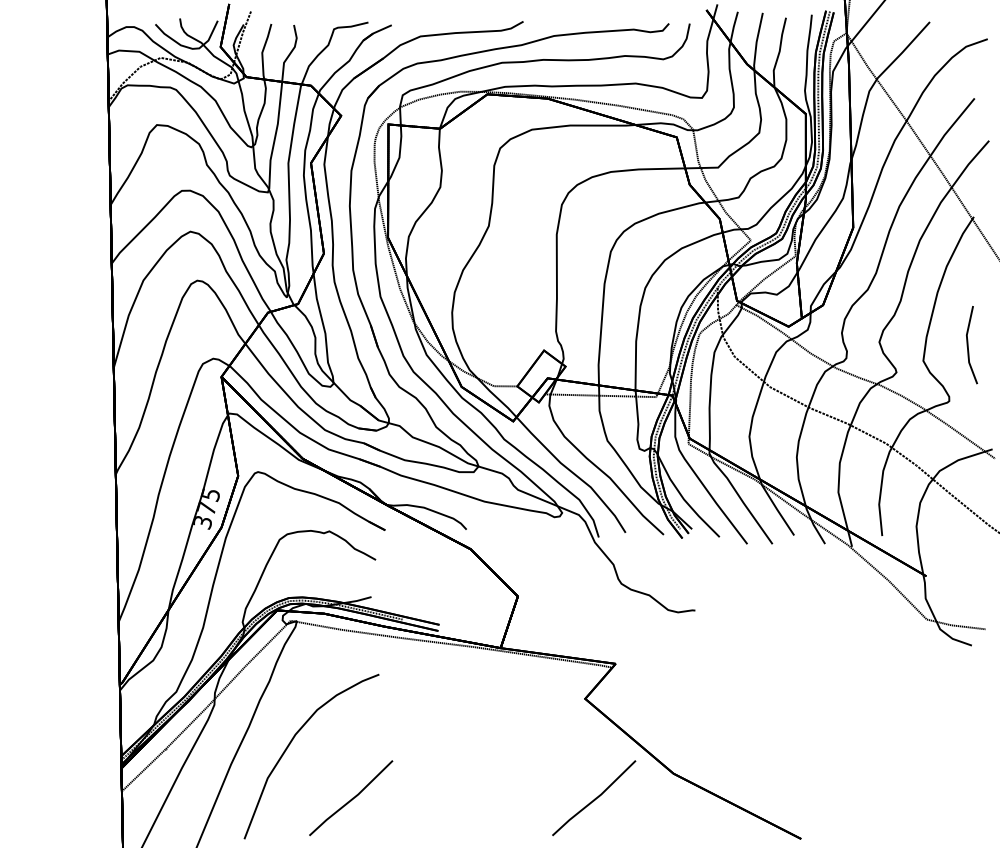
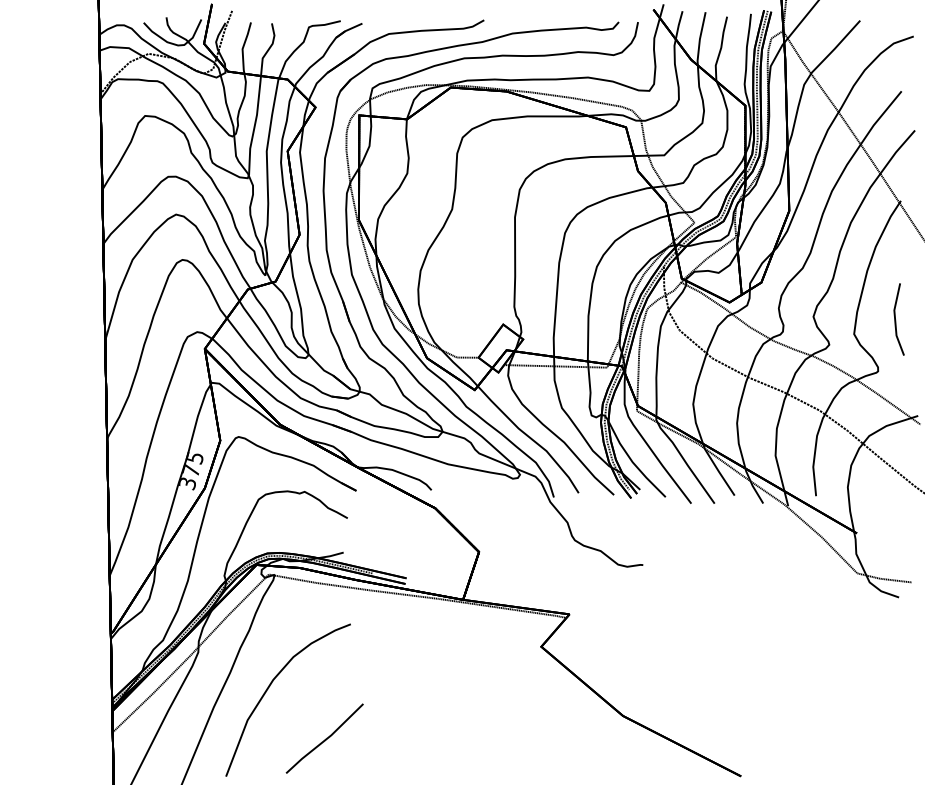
part: (594, 798) -> (549, 738), removed

